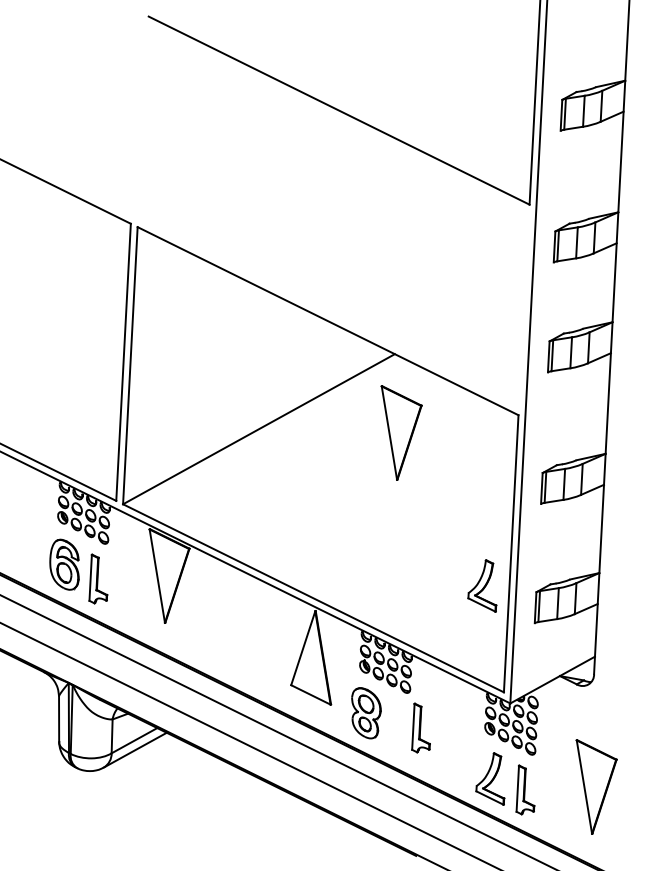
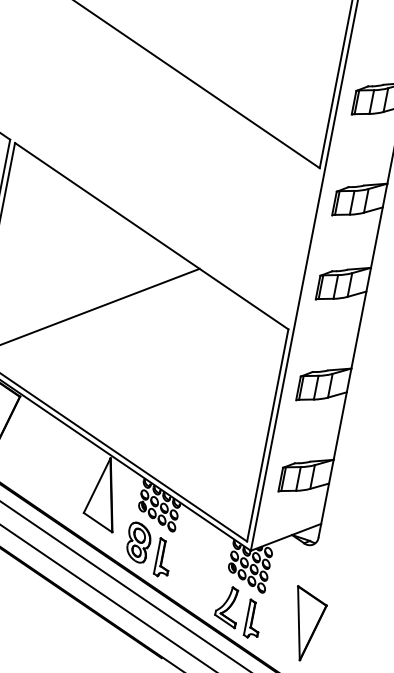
part: (401, 432) -> (196, 330), removed
part: (482, 585) -> (242, 456), removed
part: (420, 727) -> (162, 557), moved

